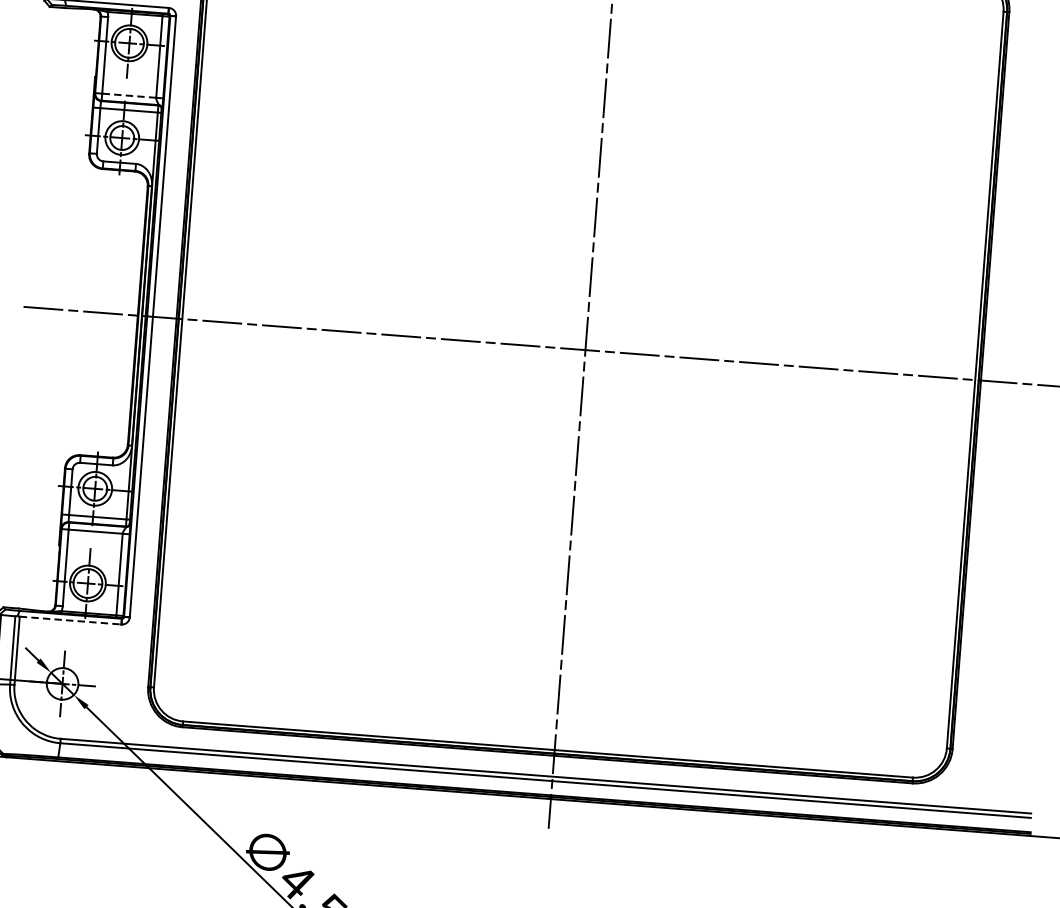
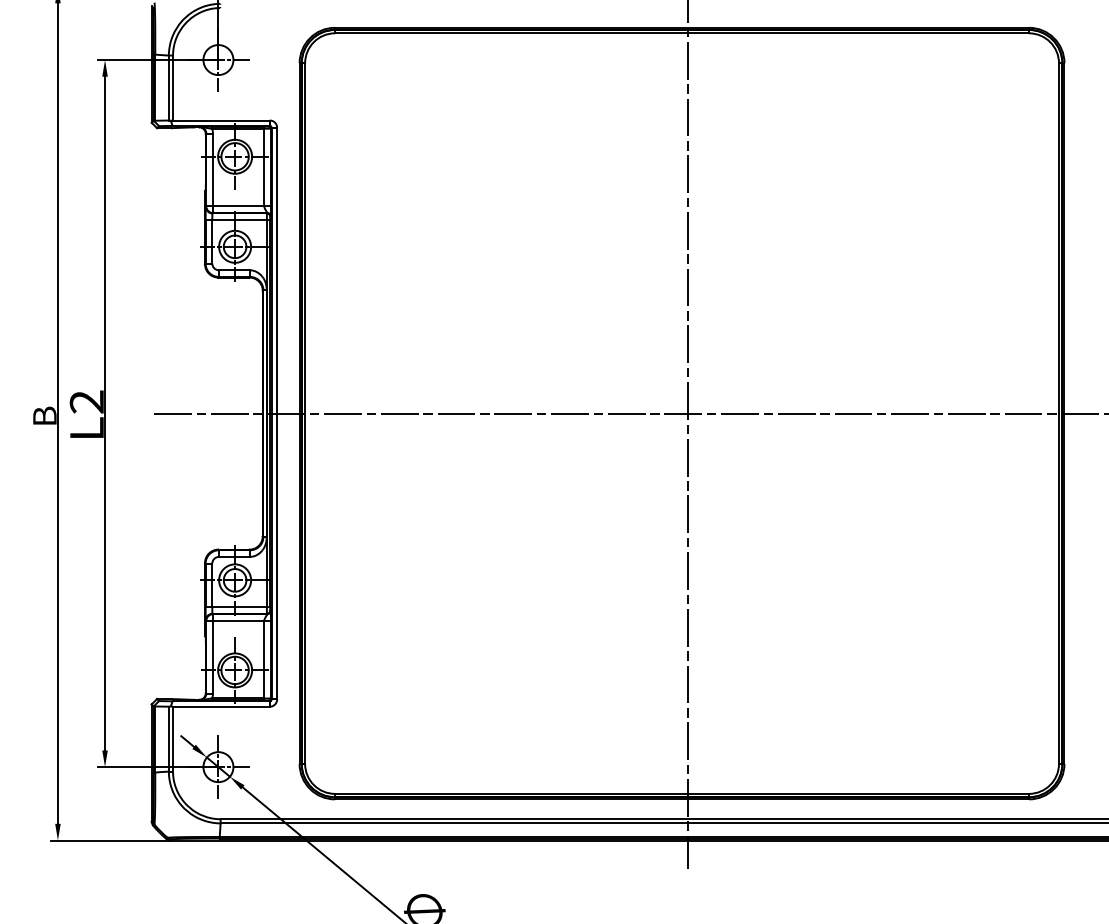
line: (129, 95) -> (238, 206), dashed -> solid
line: (70, 620) -> (221, 706), dashed -> solid

